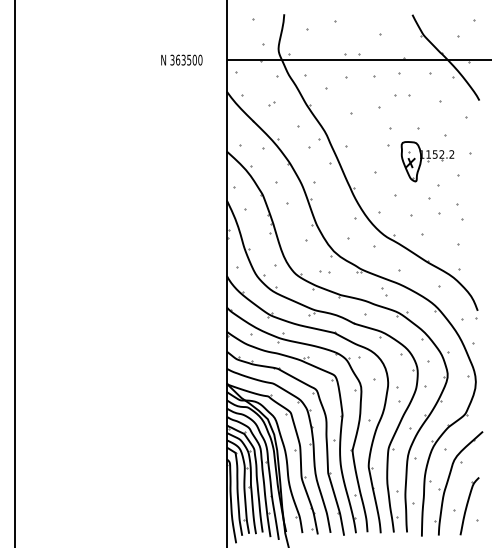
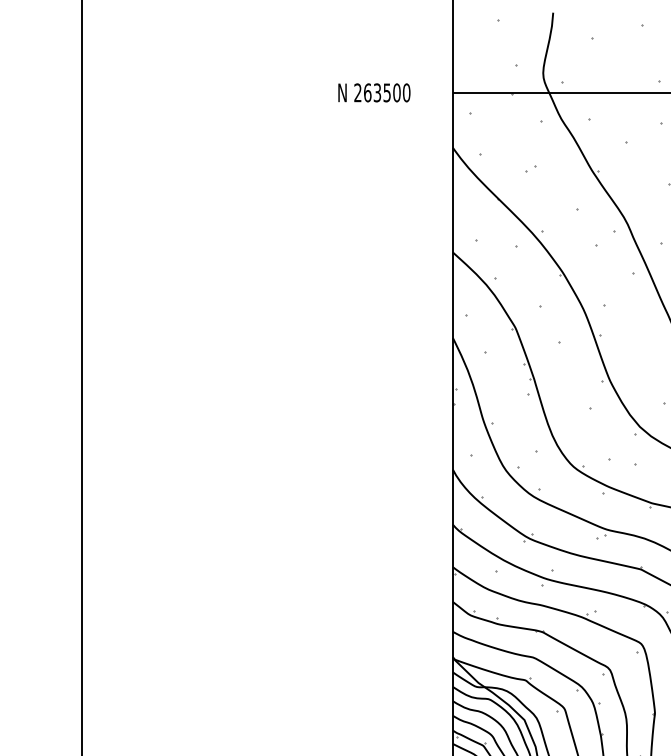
text: (172, 60) -> (357, 93), 363500 -> 263500
part: (324, 271) -> (623, 461), size x1.6

